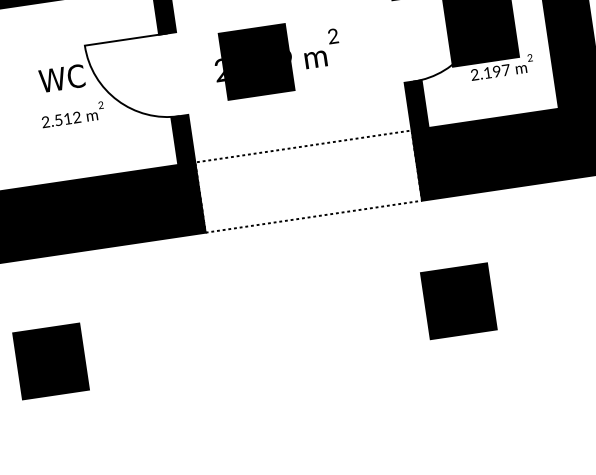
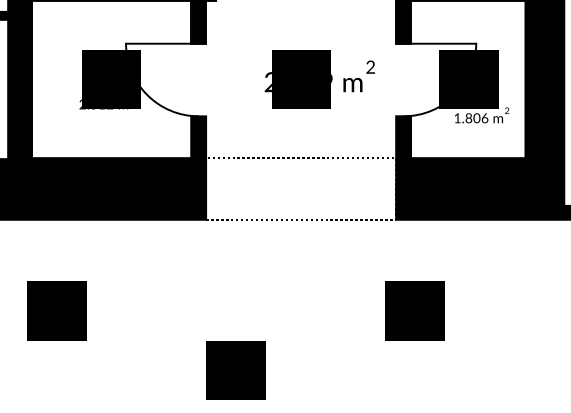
text: (277, 58) -> (319, 79), moved
text: (490, 72) -> (471, 118), 2.197 -> 1.806
fill: (74, 88) -> (111, 79), added
part: (264, 399) -> (235, 370), added

